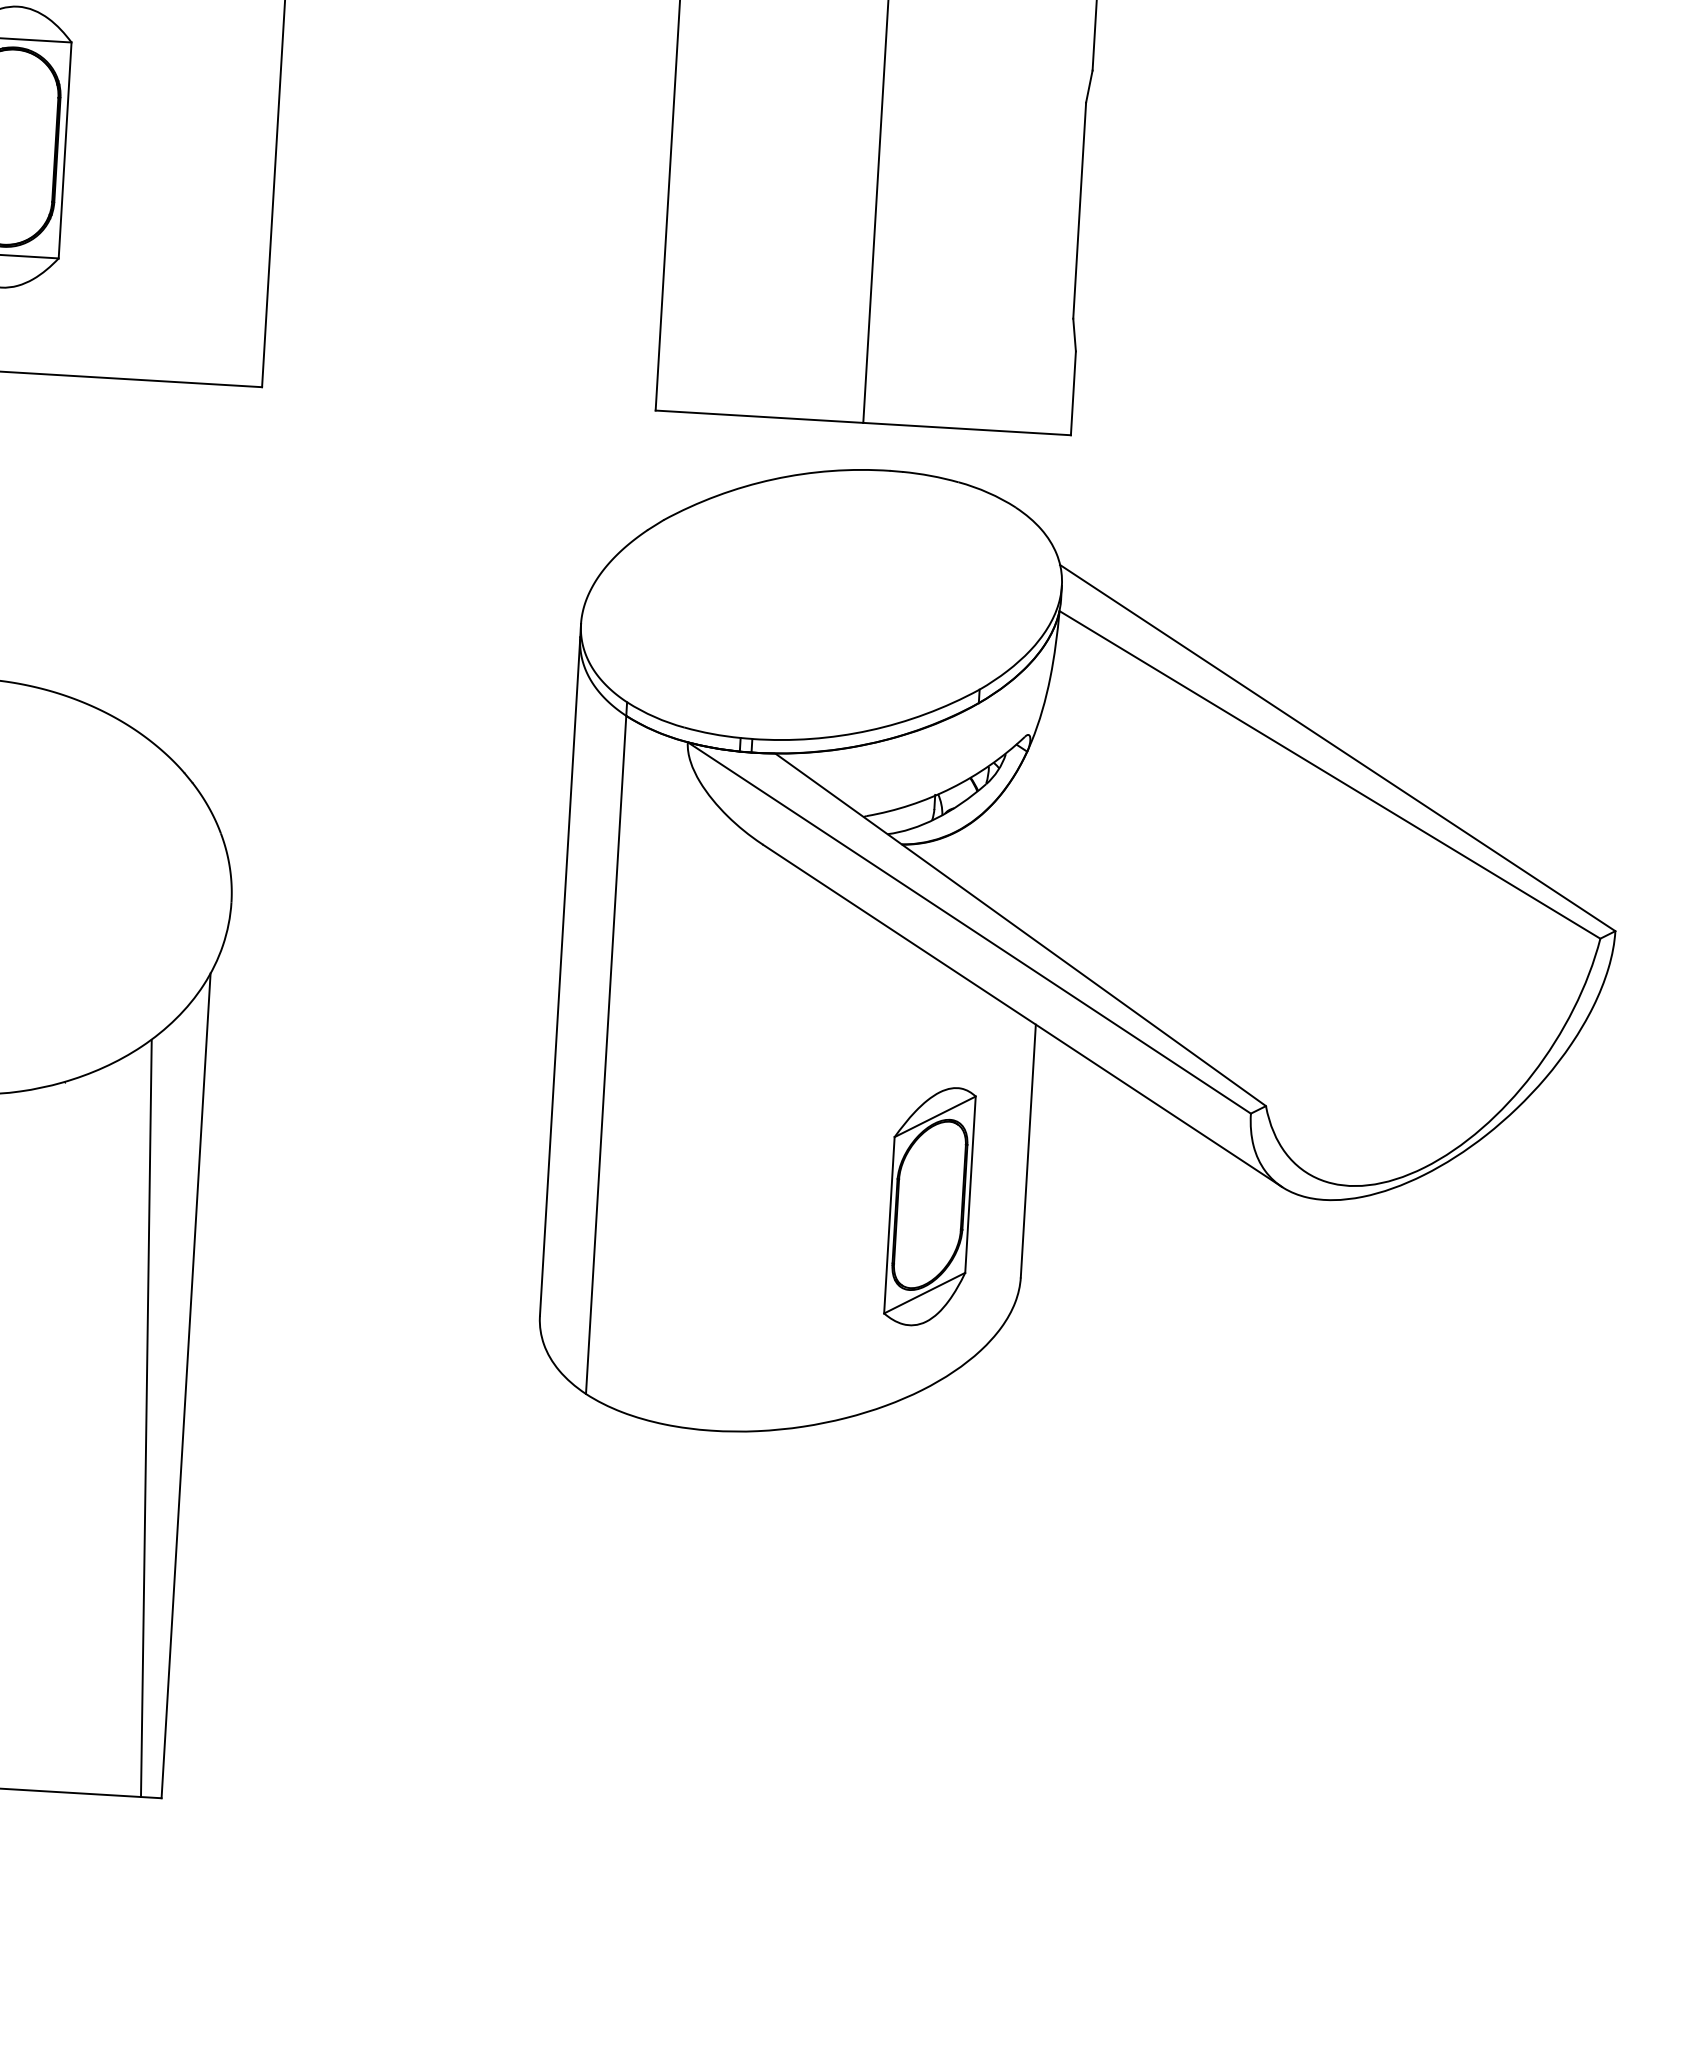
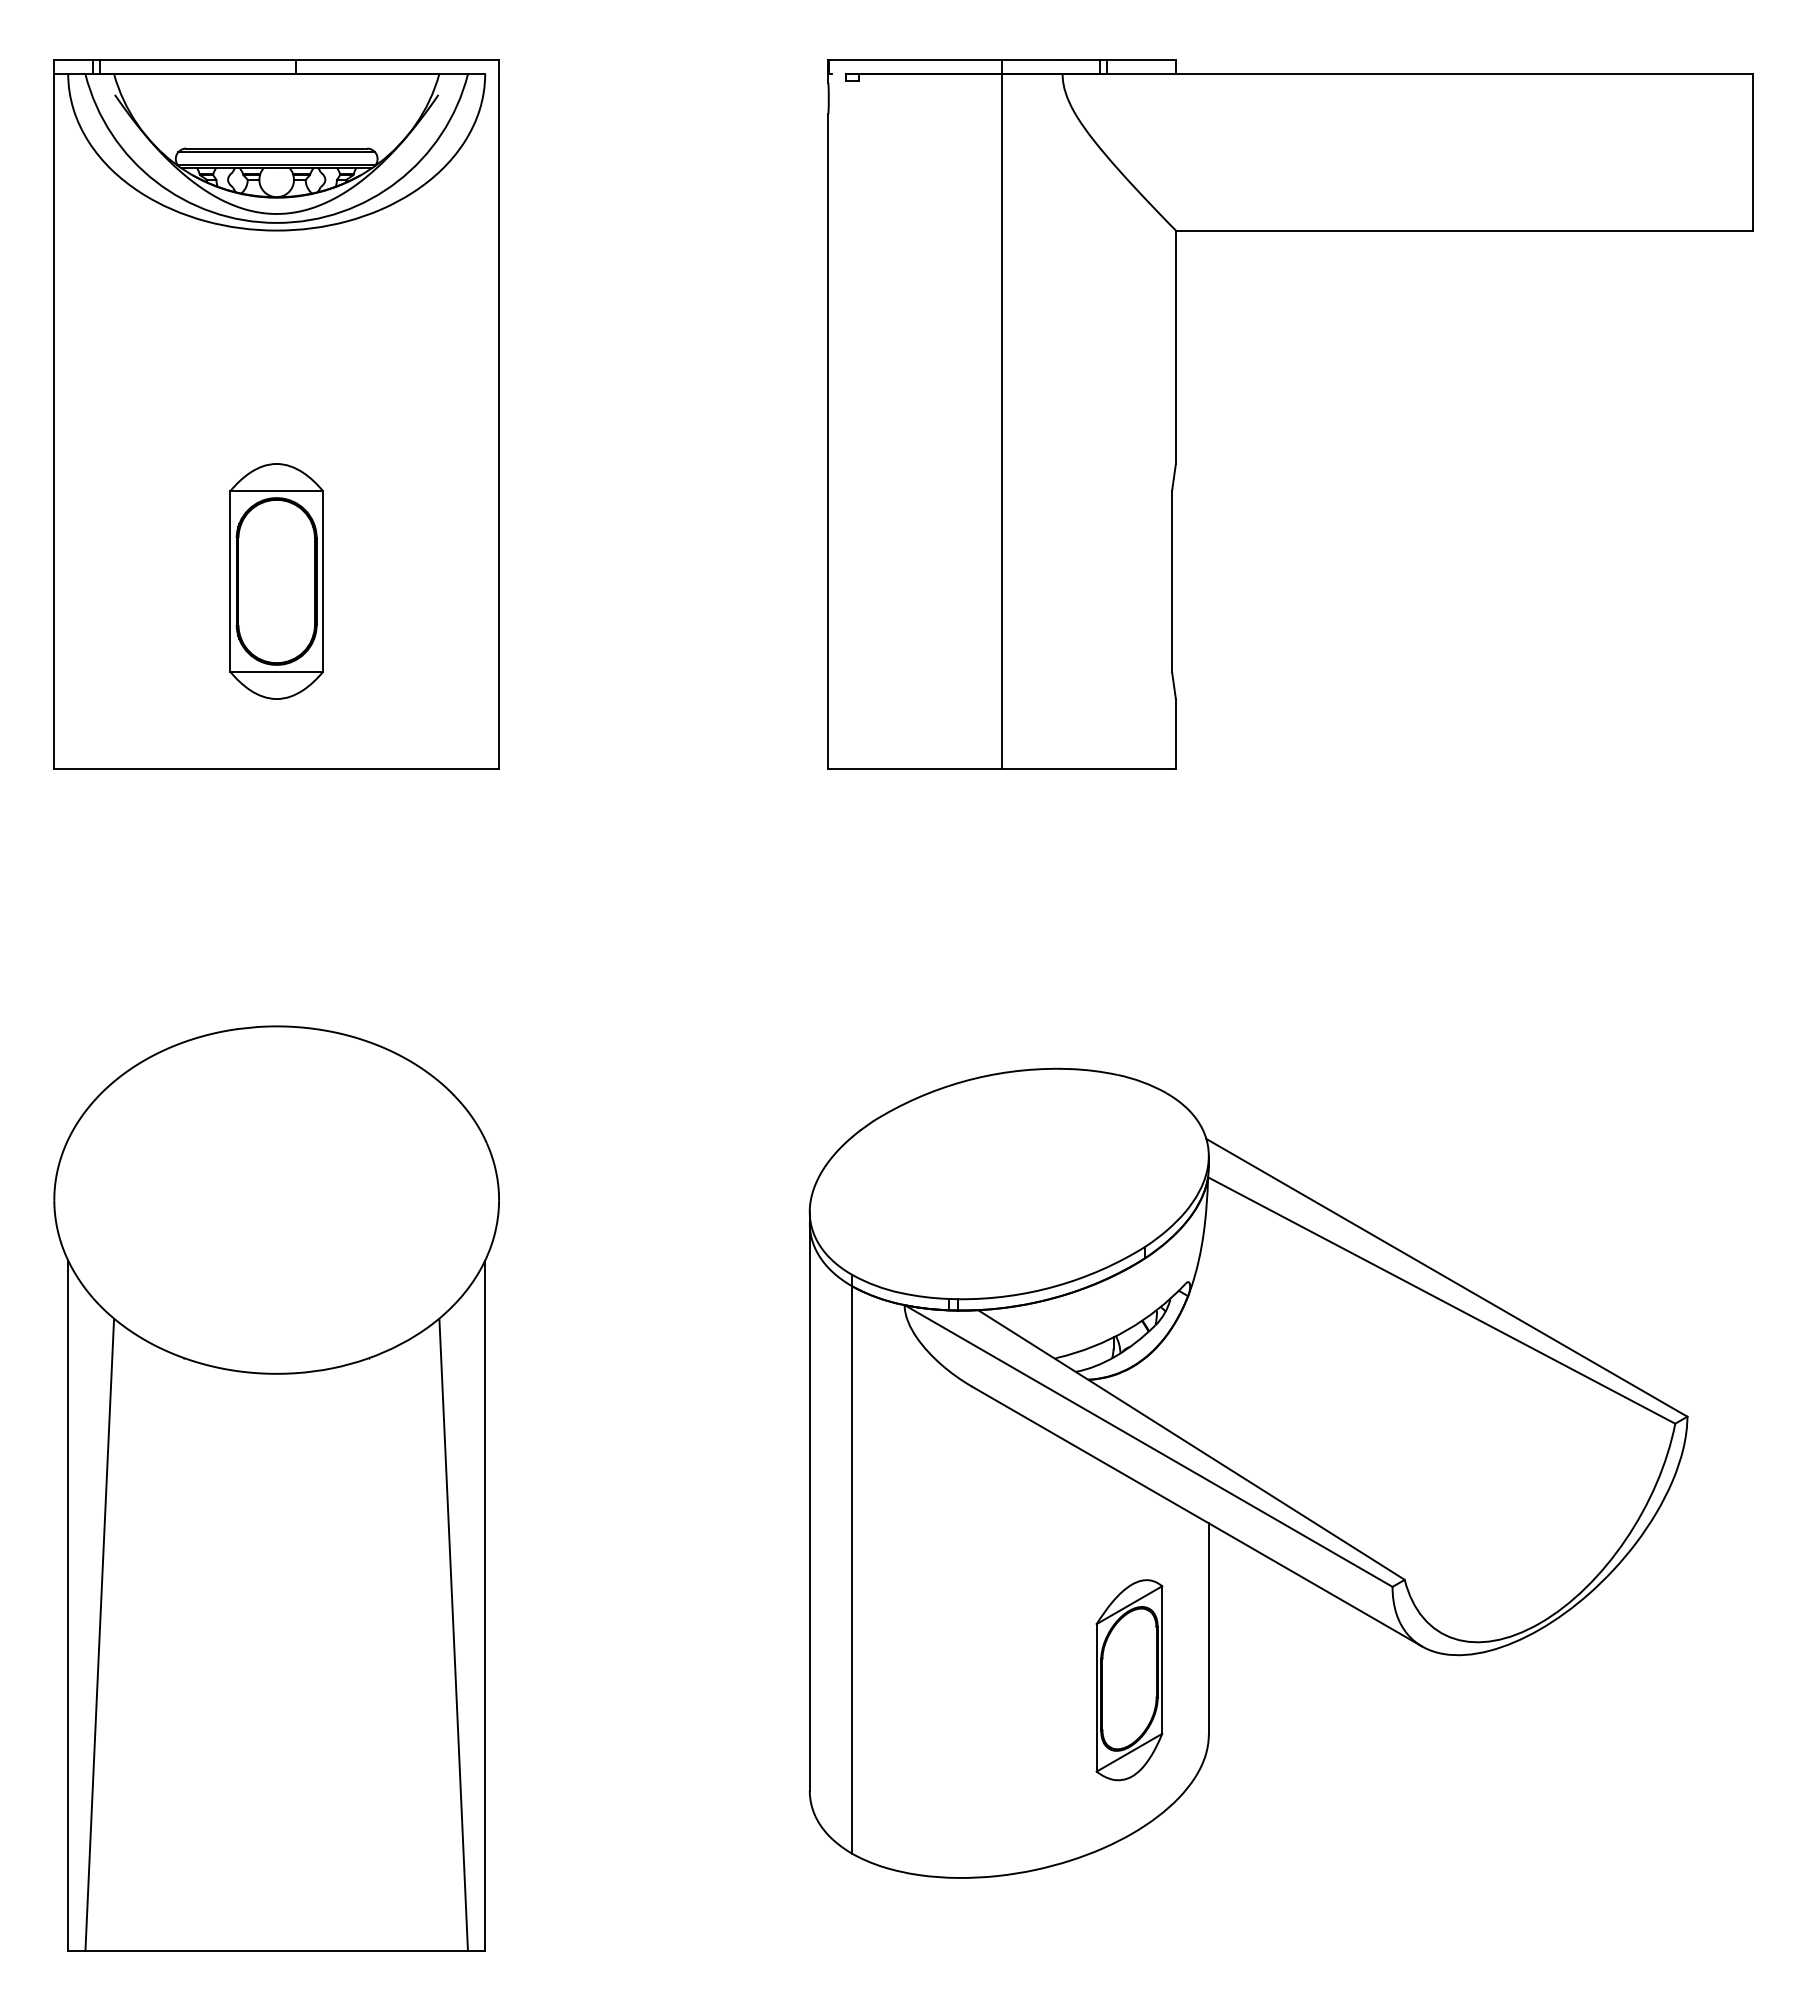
part: (1086, 966) -> (1248, 1472), moved

